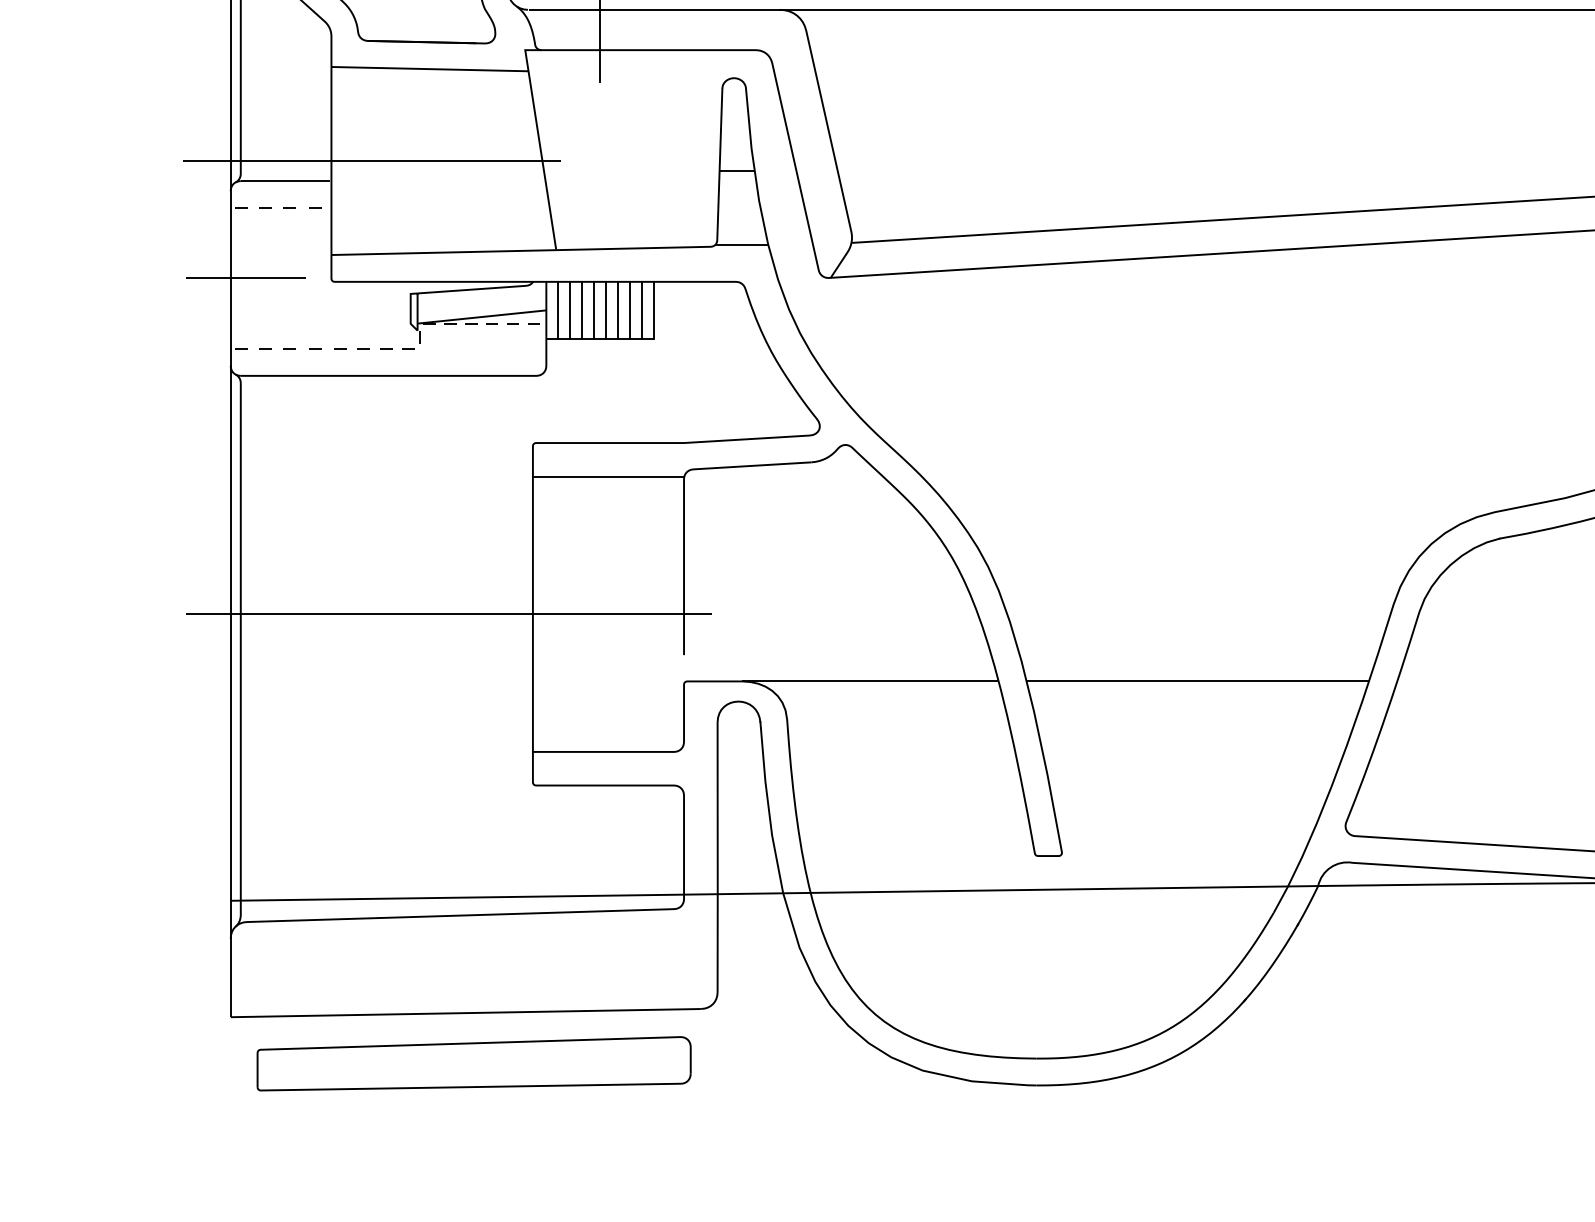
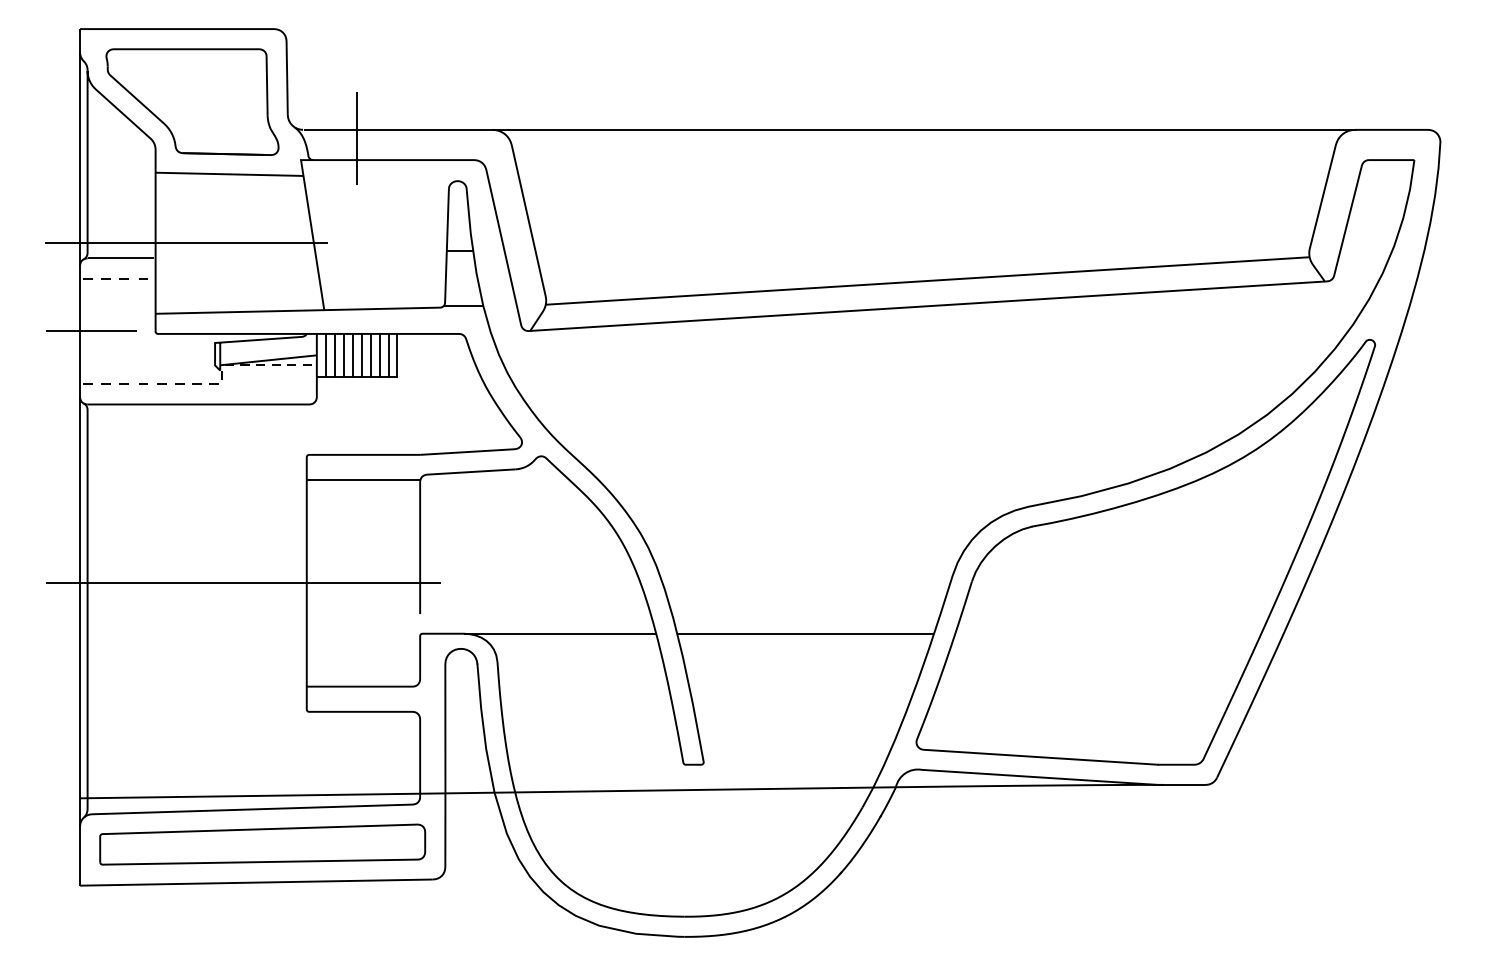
part: (473, 1063) -> (262, 844), moved

